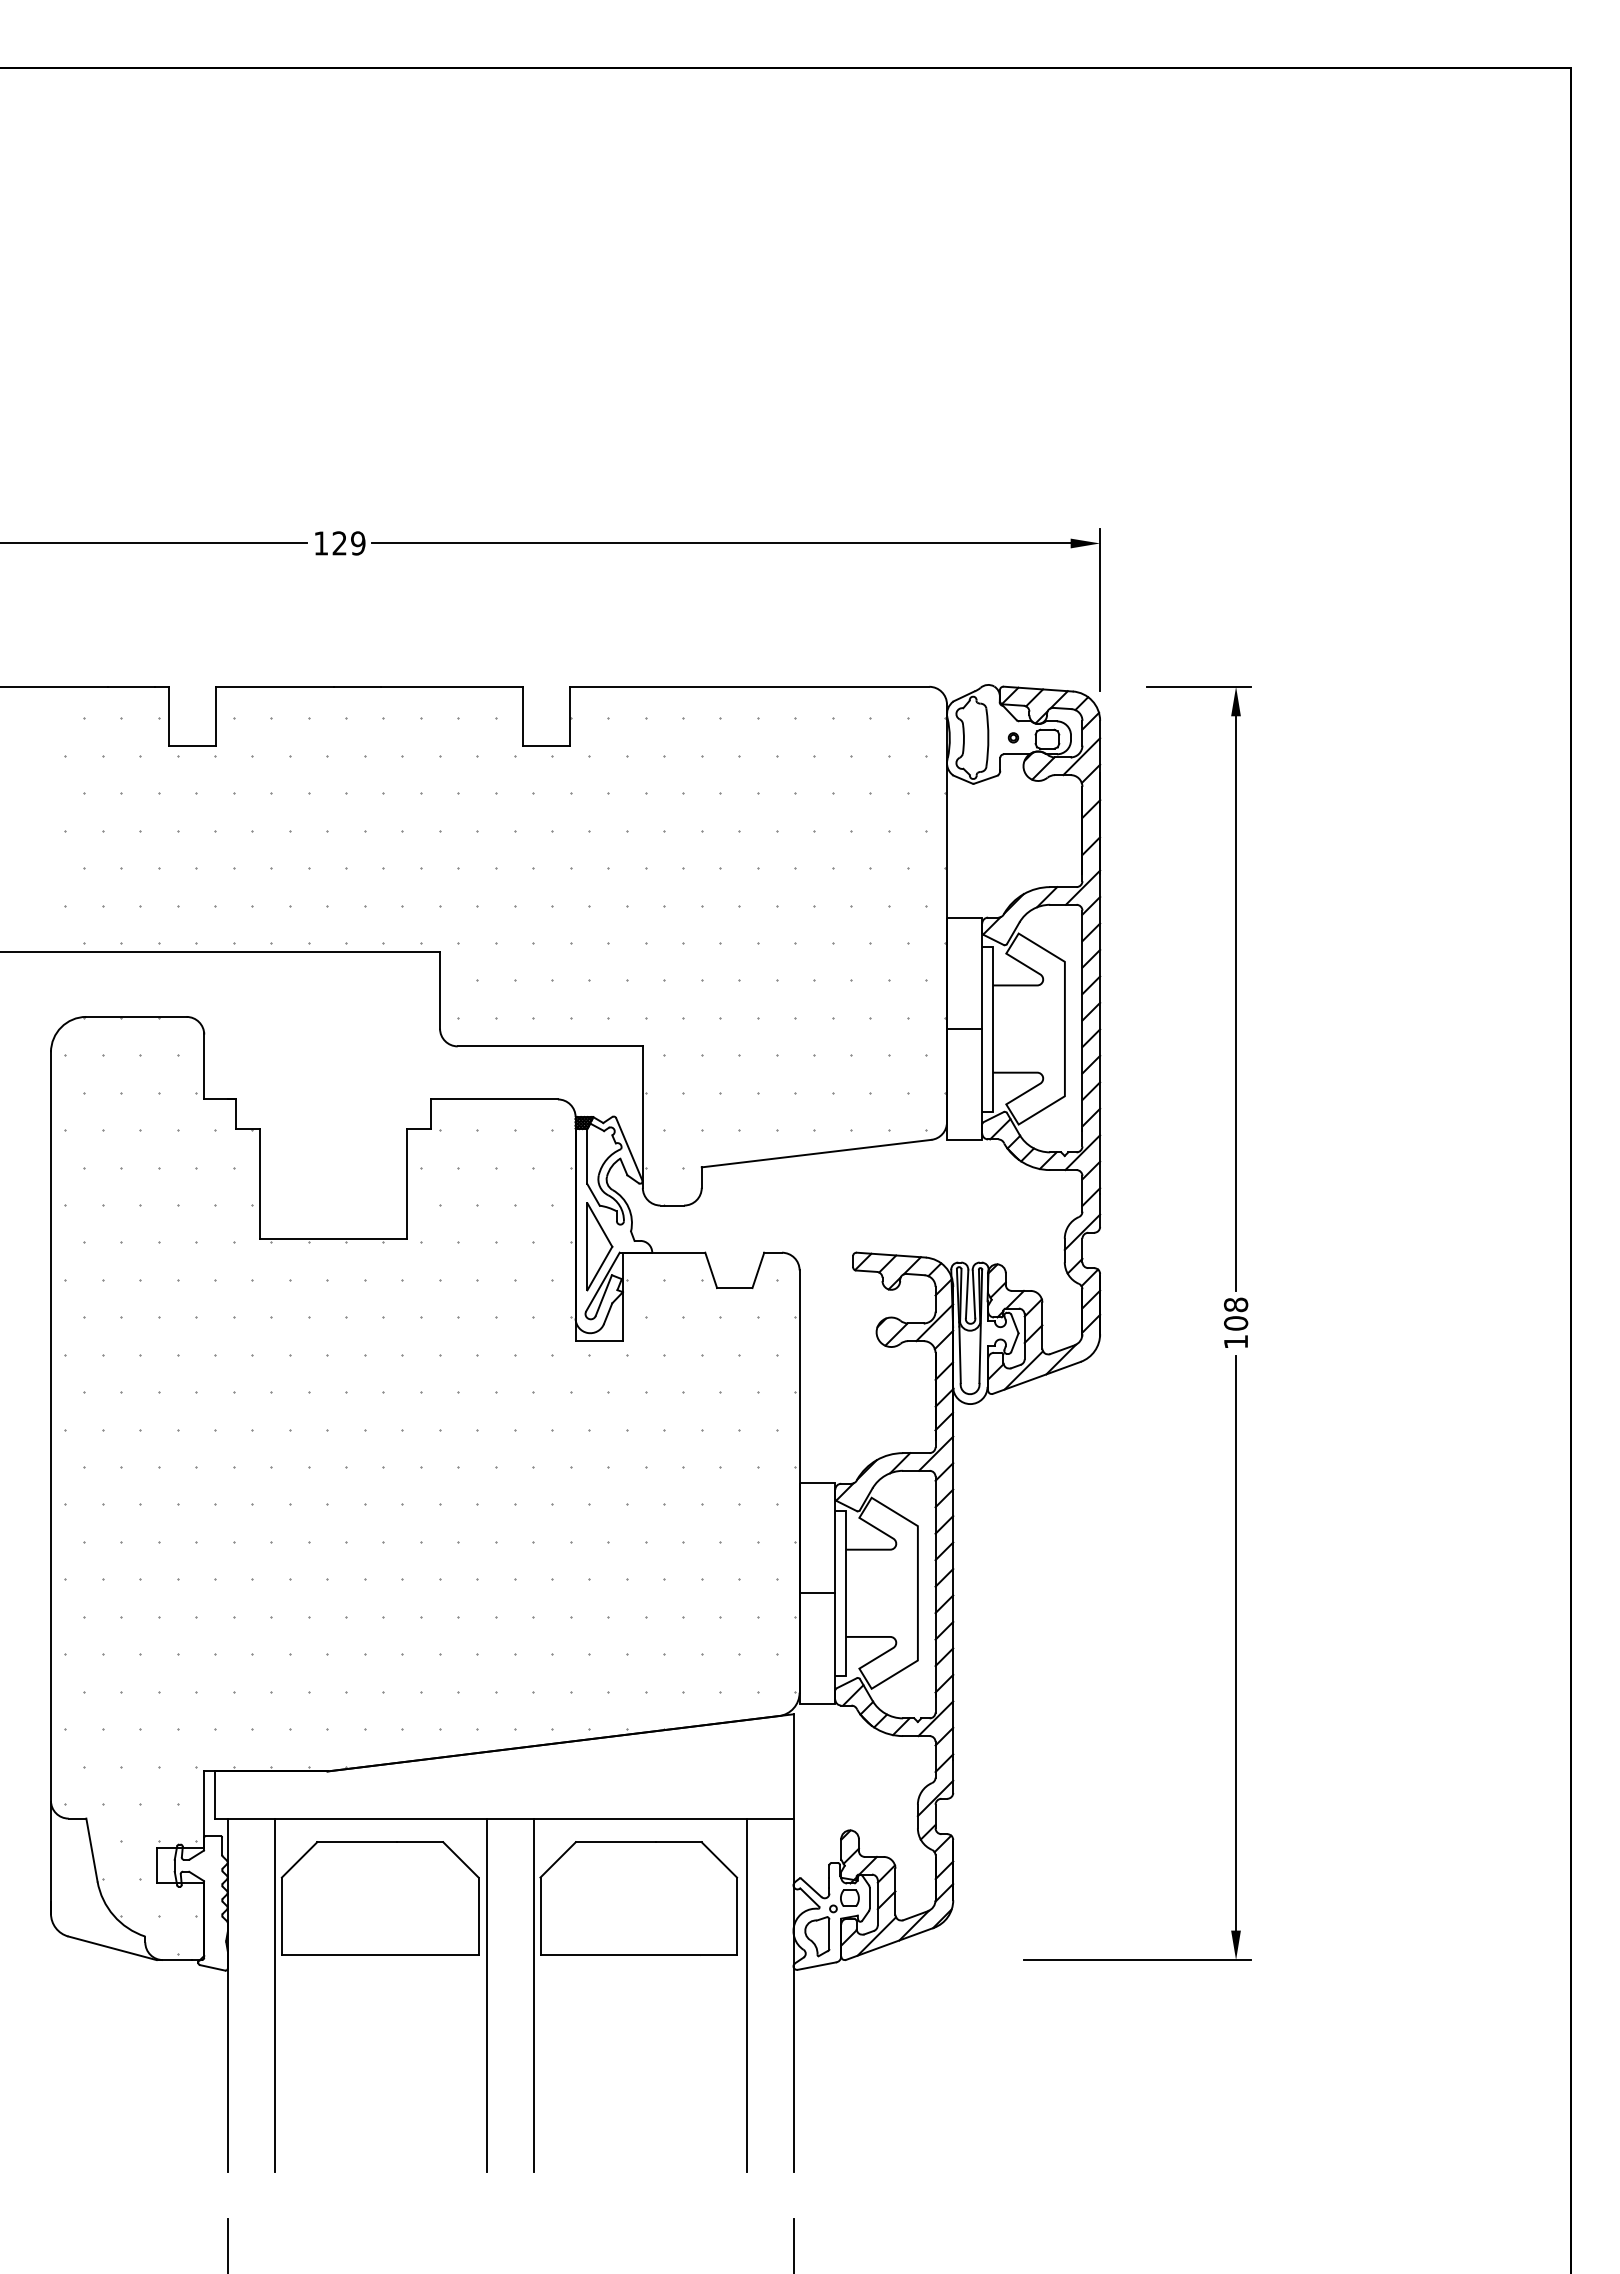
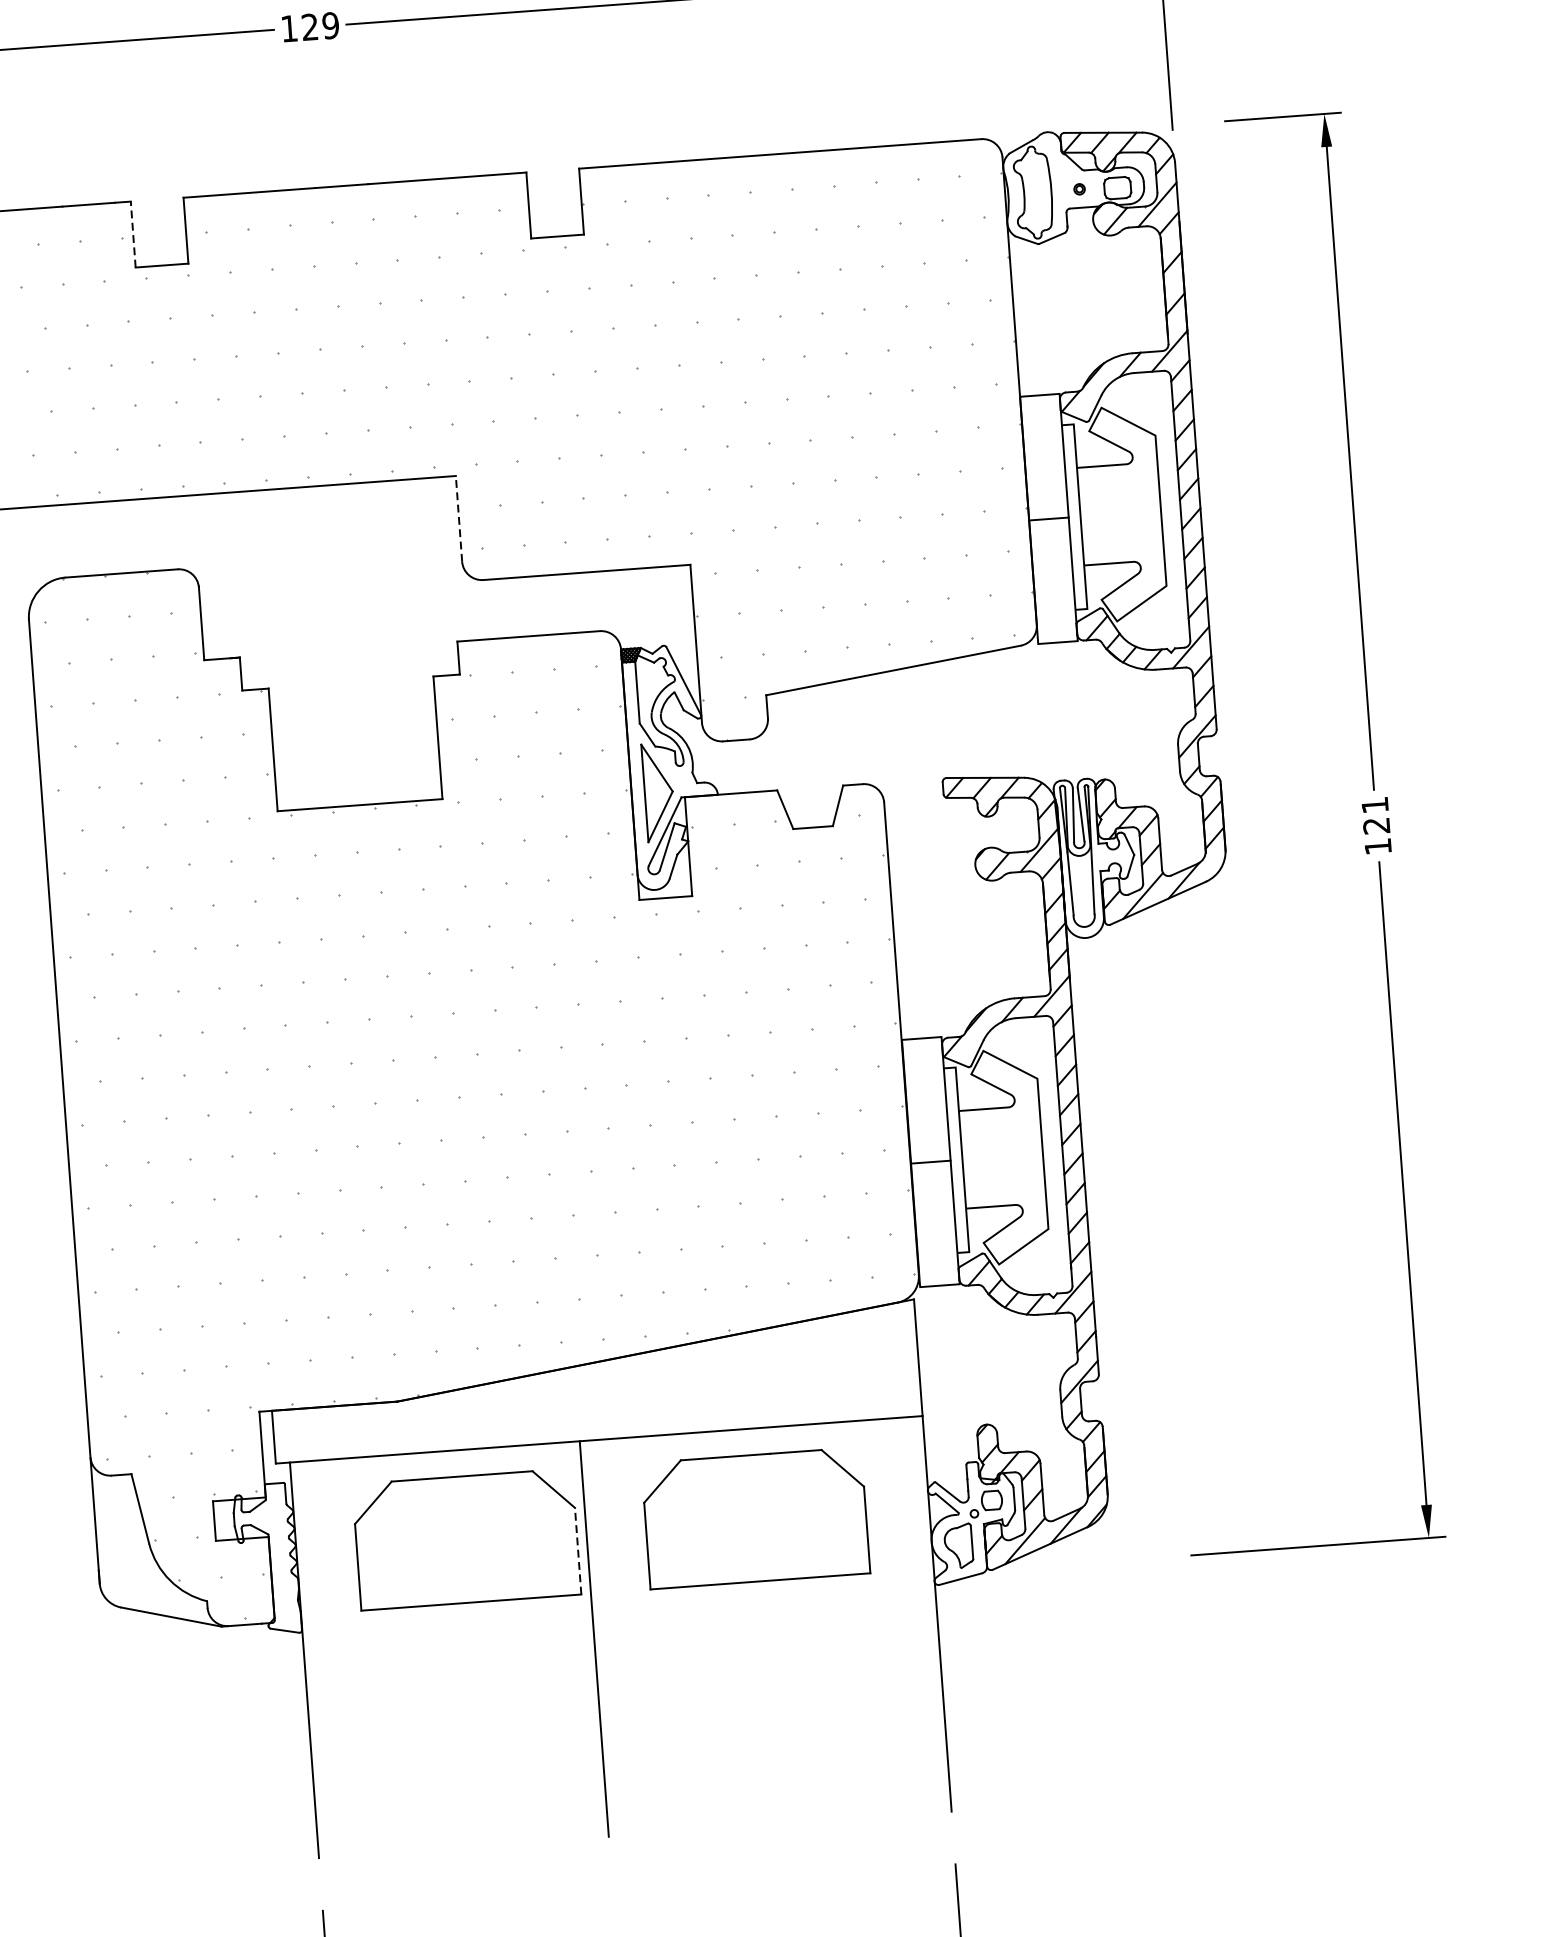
line: (168, 715) -> (132, 233), solid -> dashed
line: (440, 989) -> (459, 517), solid -> dashed
text: (1236, 1313) -> (1376, 814), 108 -> 121
line: (478, 1916) -> (578, 1551), solid -> dashed
line: (275, 1995) -> (357, 1656), removed
line: (534, 1995) -> (647, 1635), removed
line: (746, 1995) -> (884, 1617), removed

